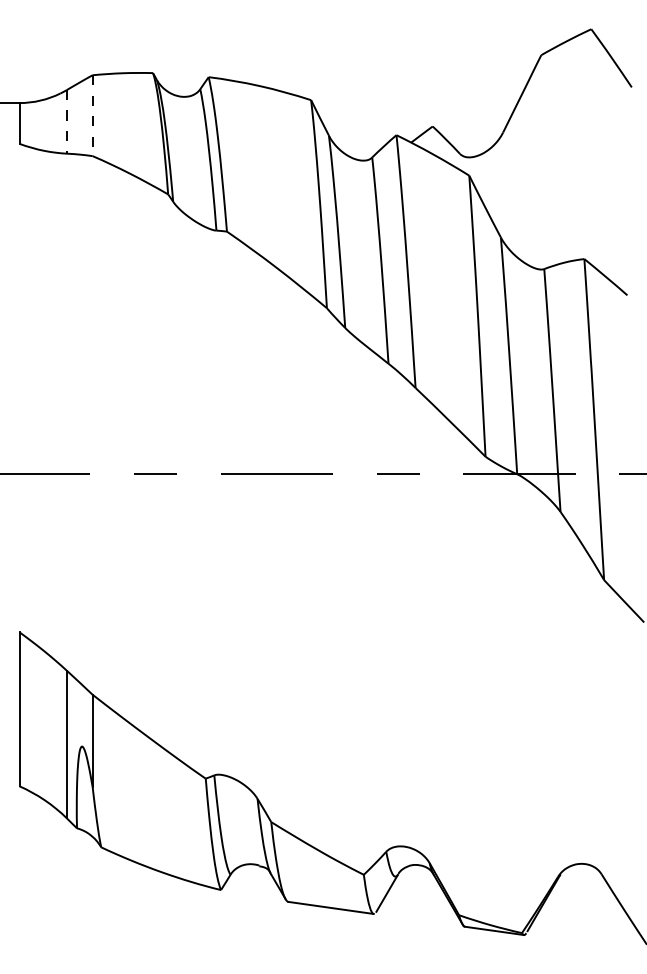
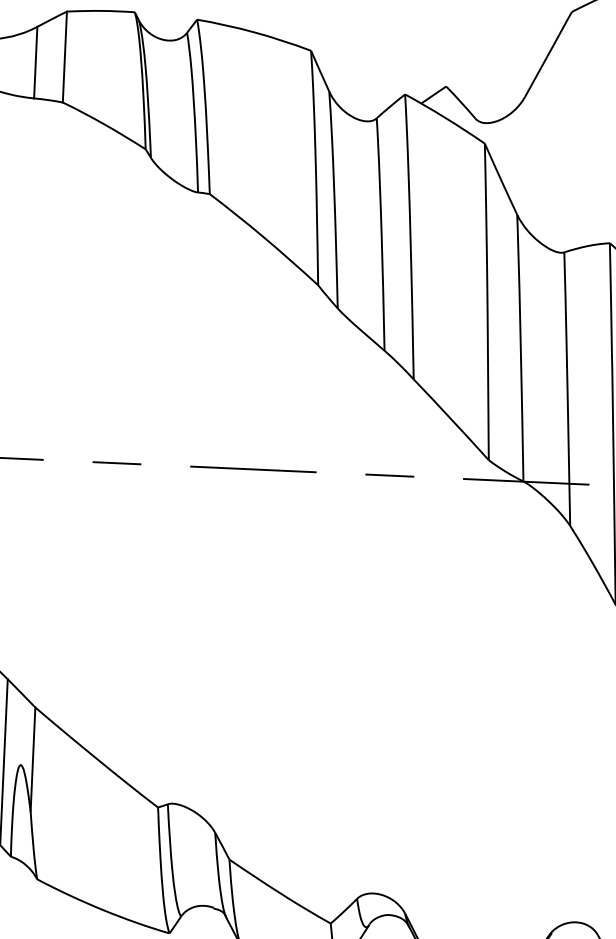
line: (92, 116) -> (64, 57), dashed -> solid
line: (67, 121) -> (36, 62), dashed -> solid

